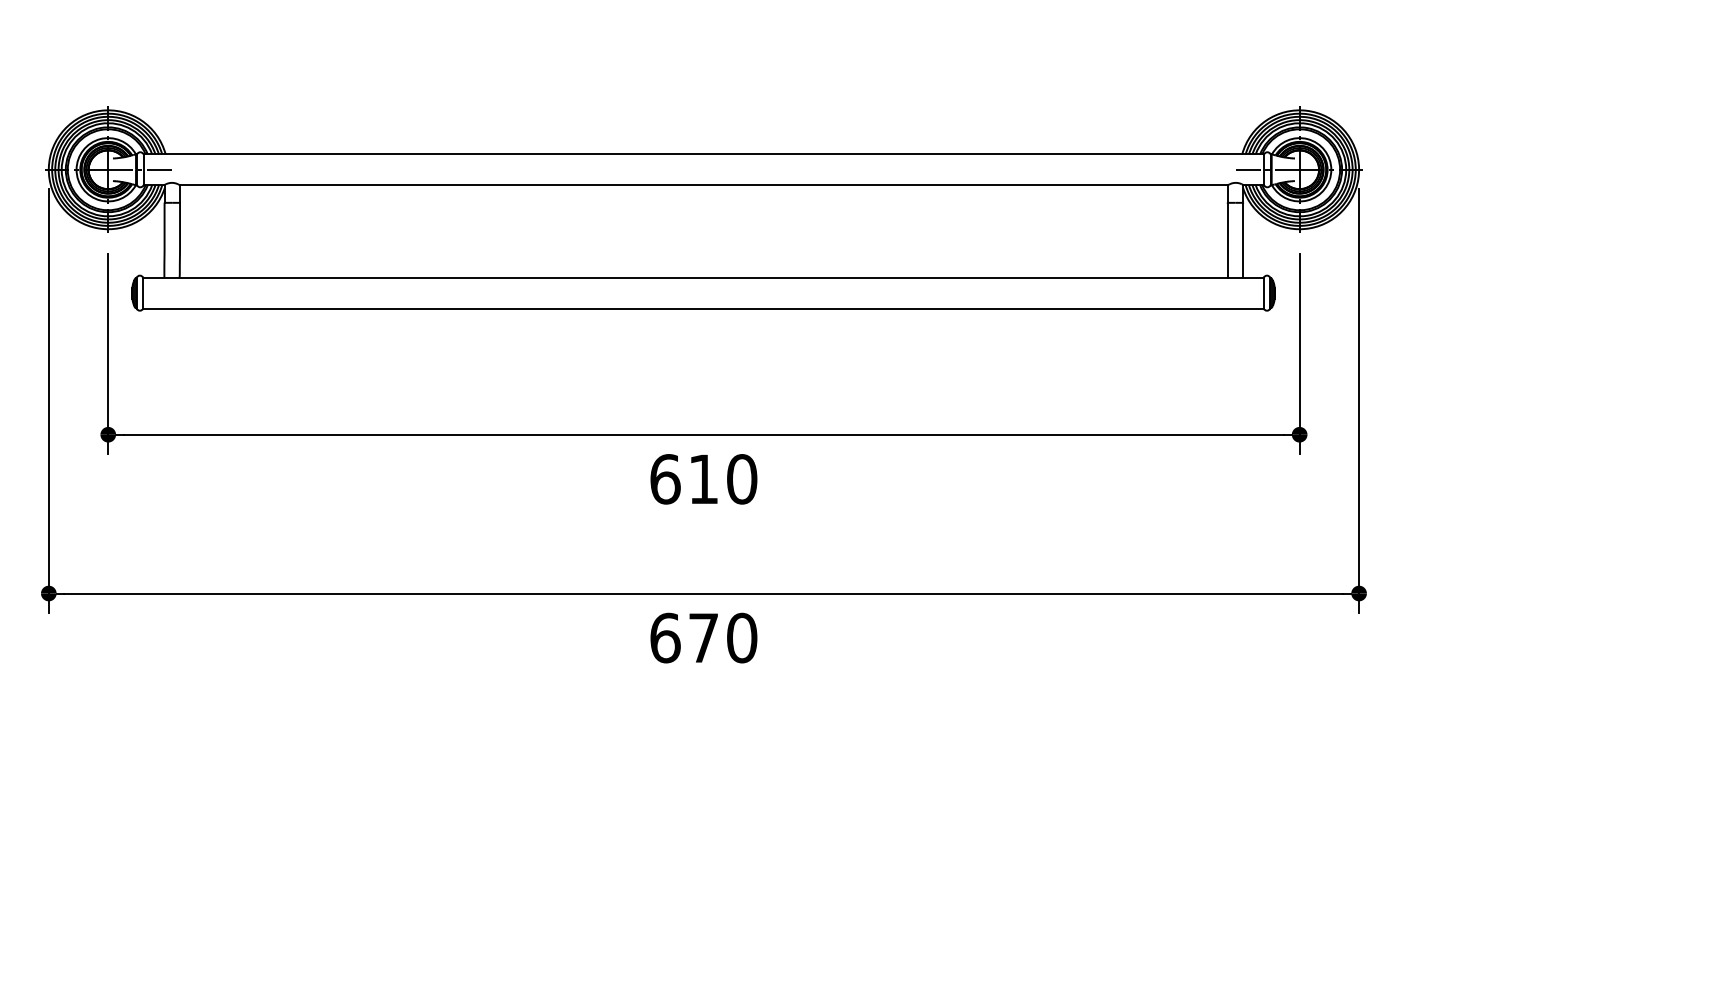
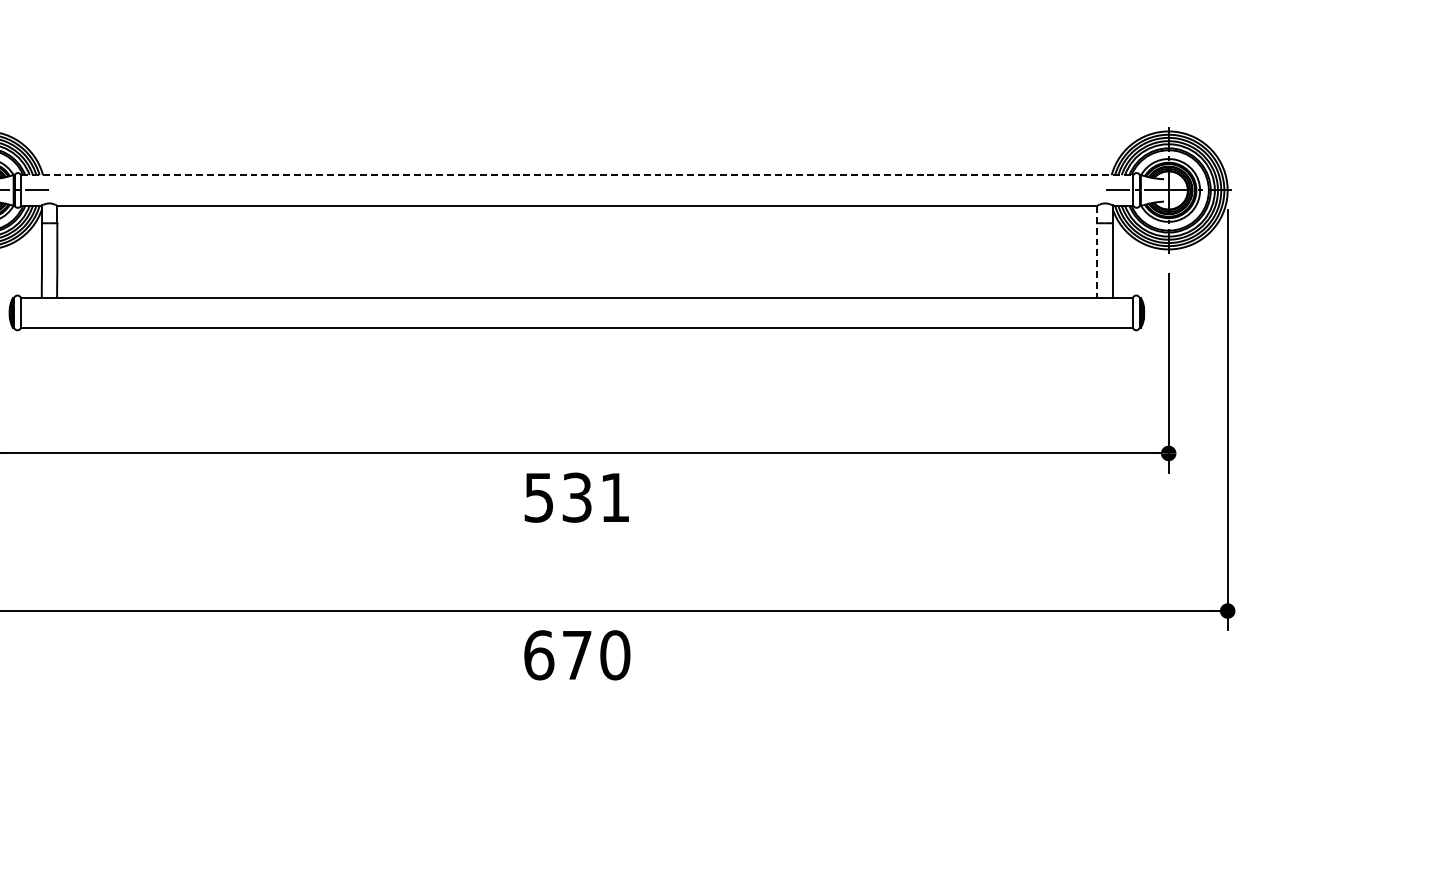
line: (704, 154) -> (577, 175), solid -> dashed
line: (1227, 231) -> (1097, 251), solid -> dashed
text: (703, 479) -> (576, 497), 610 -> 531

